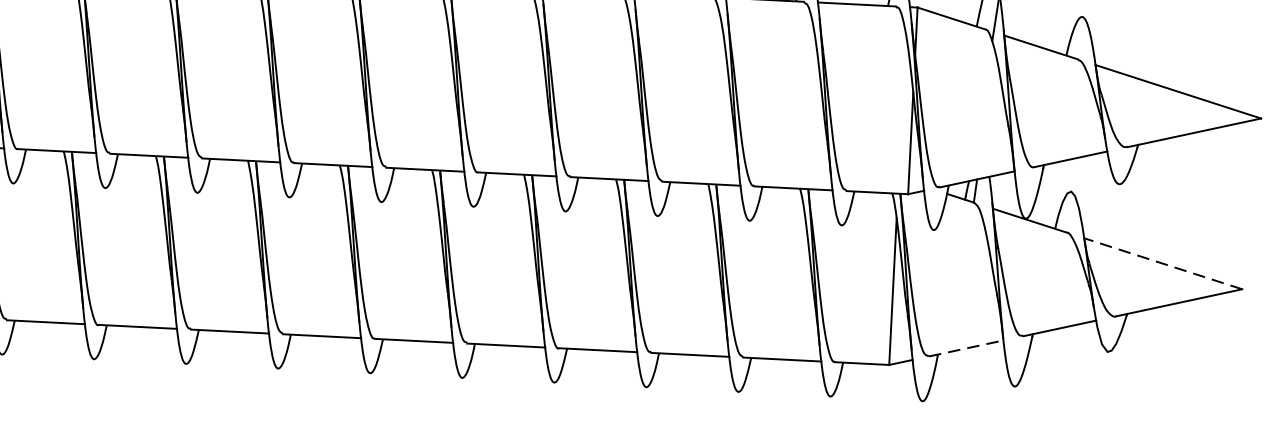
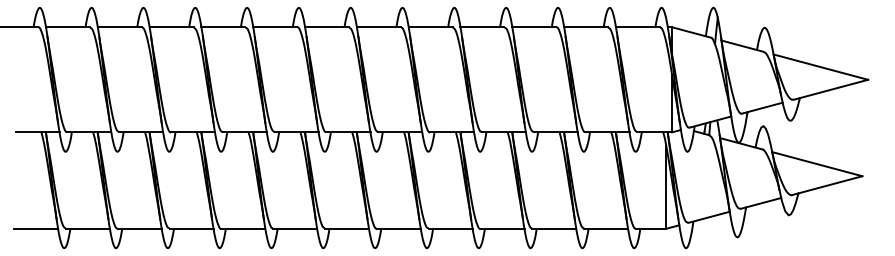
line: (1163, 264) -> (817, 164), dashed -> solid
line: (966, 348) -> (709, 217), dashed -> solid

